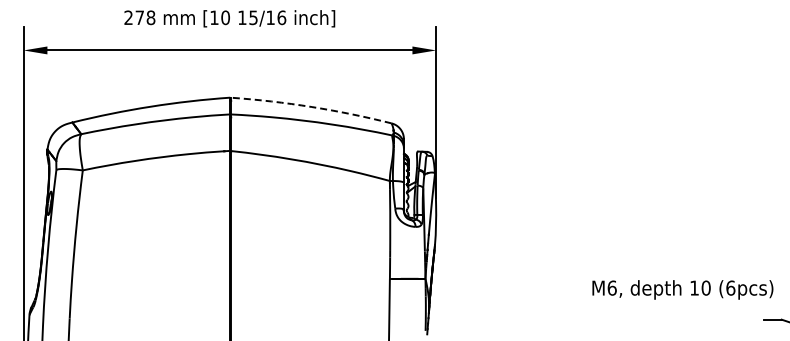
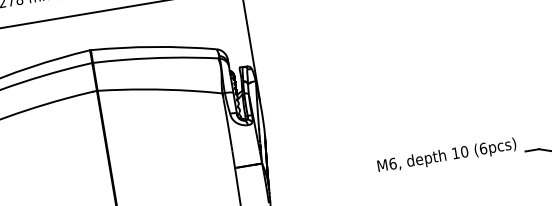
arc: (311, 107) -> (153, 47), dashed -> solid
text: (682, 289) -> (446, 155), moved

